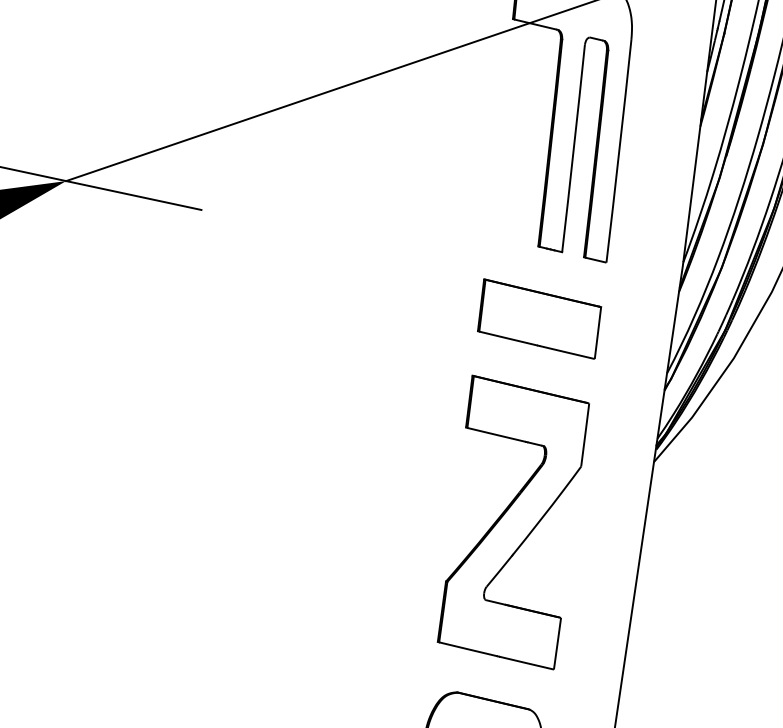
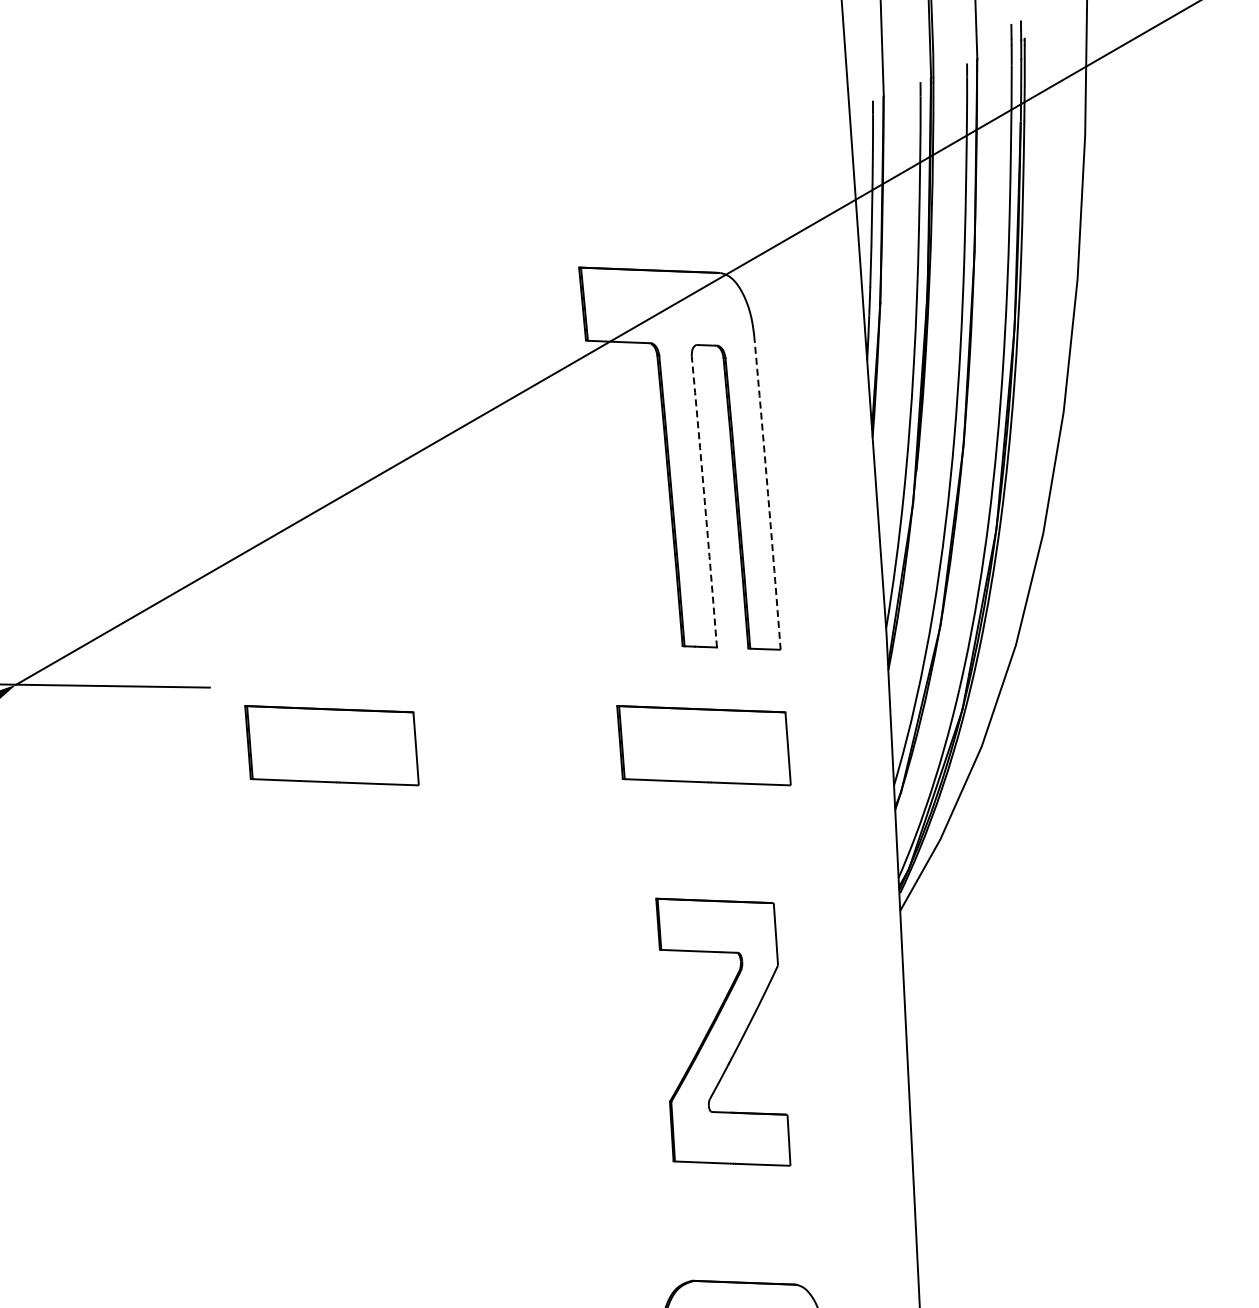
arc: (573, 148) -> (704, 501), solid -> dashed
arc: (619, 151) -> (768, 493), solid -> dashed
part: (278, 267) -> (331, 745), added
part: (513, 522) -> (723, 1031), size x0.7

